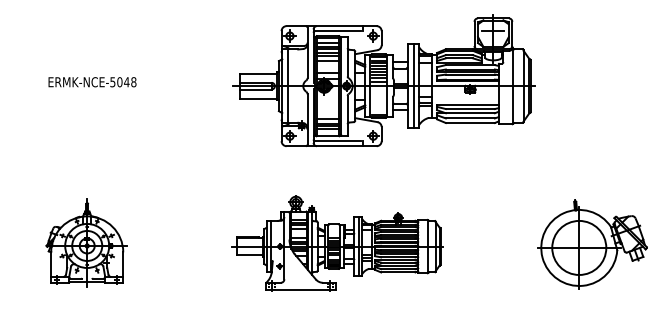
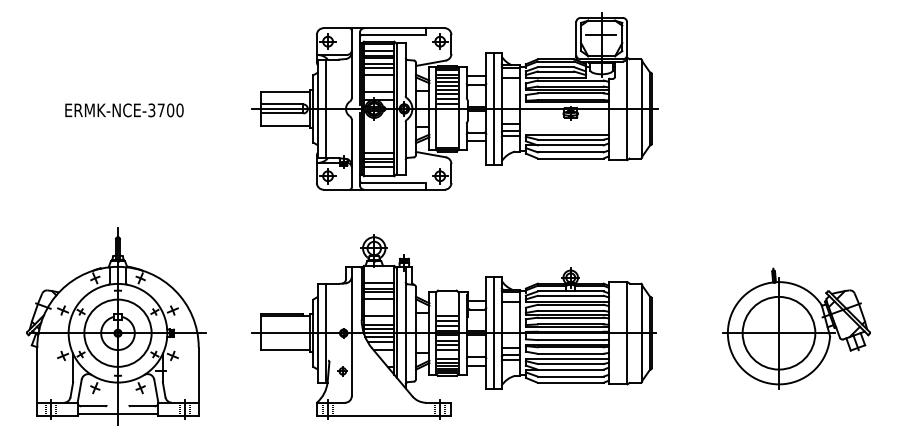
part: (383, 80) -> (453, 101), moved
text: (123, 82) -> (166, 110), ERMK-NCE-5048 -> ERMK-NCE-3700
part: (86, 242) -> (116, 325), size x1.67
part: (337, 243) -> (453, 327), size x1.43

